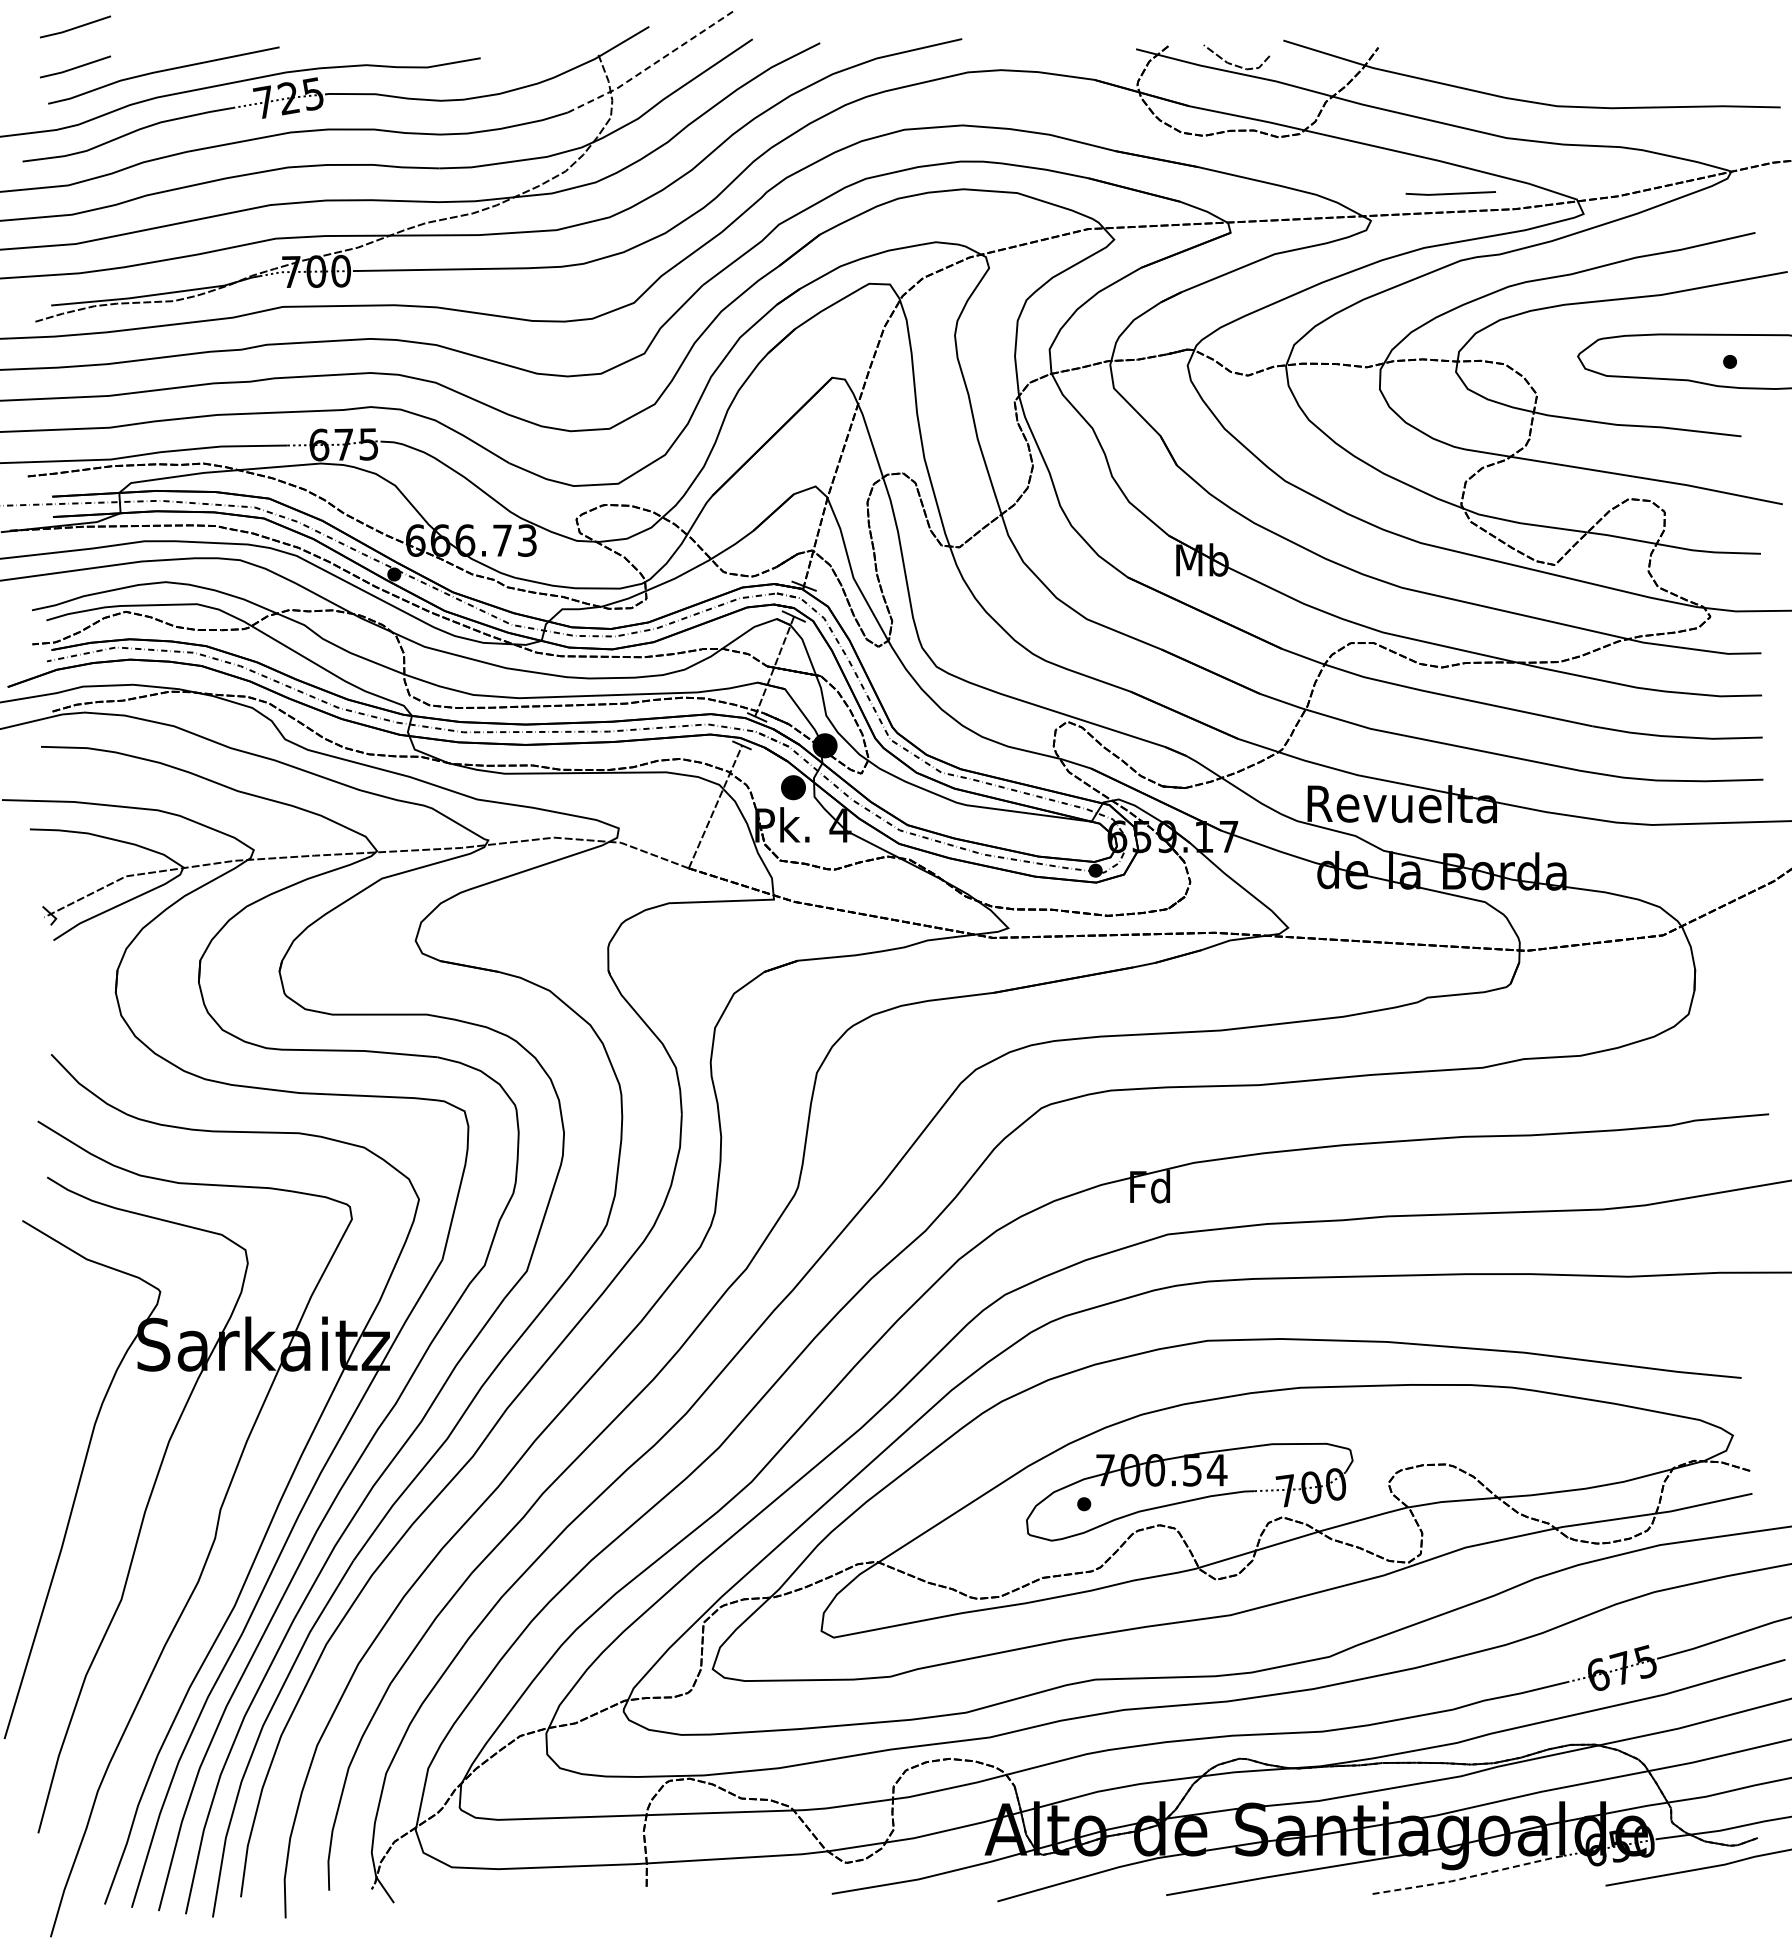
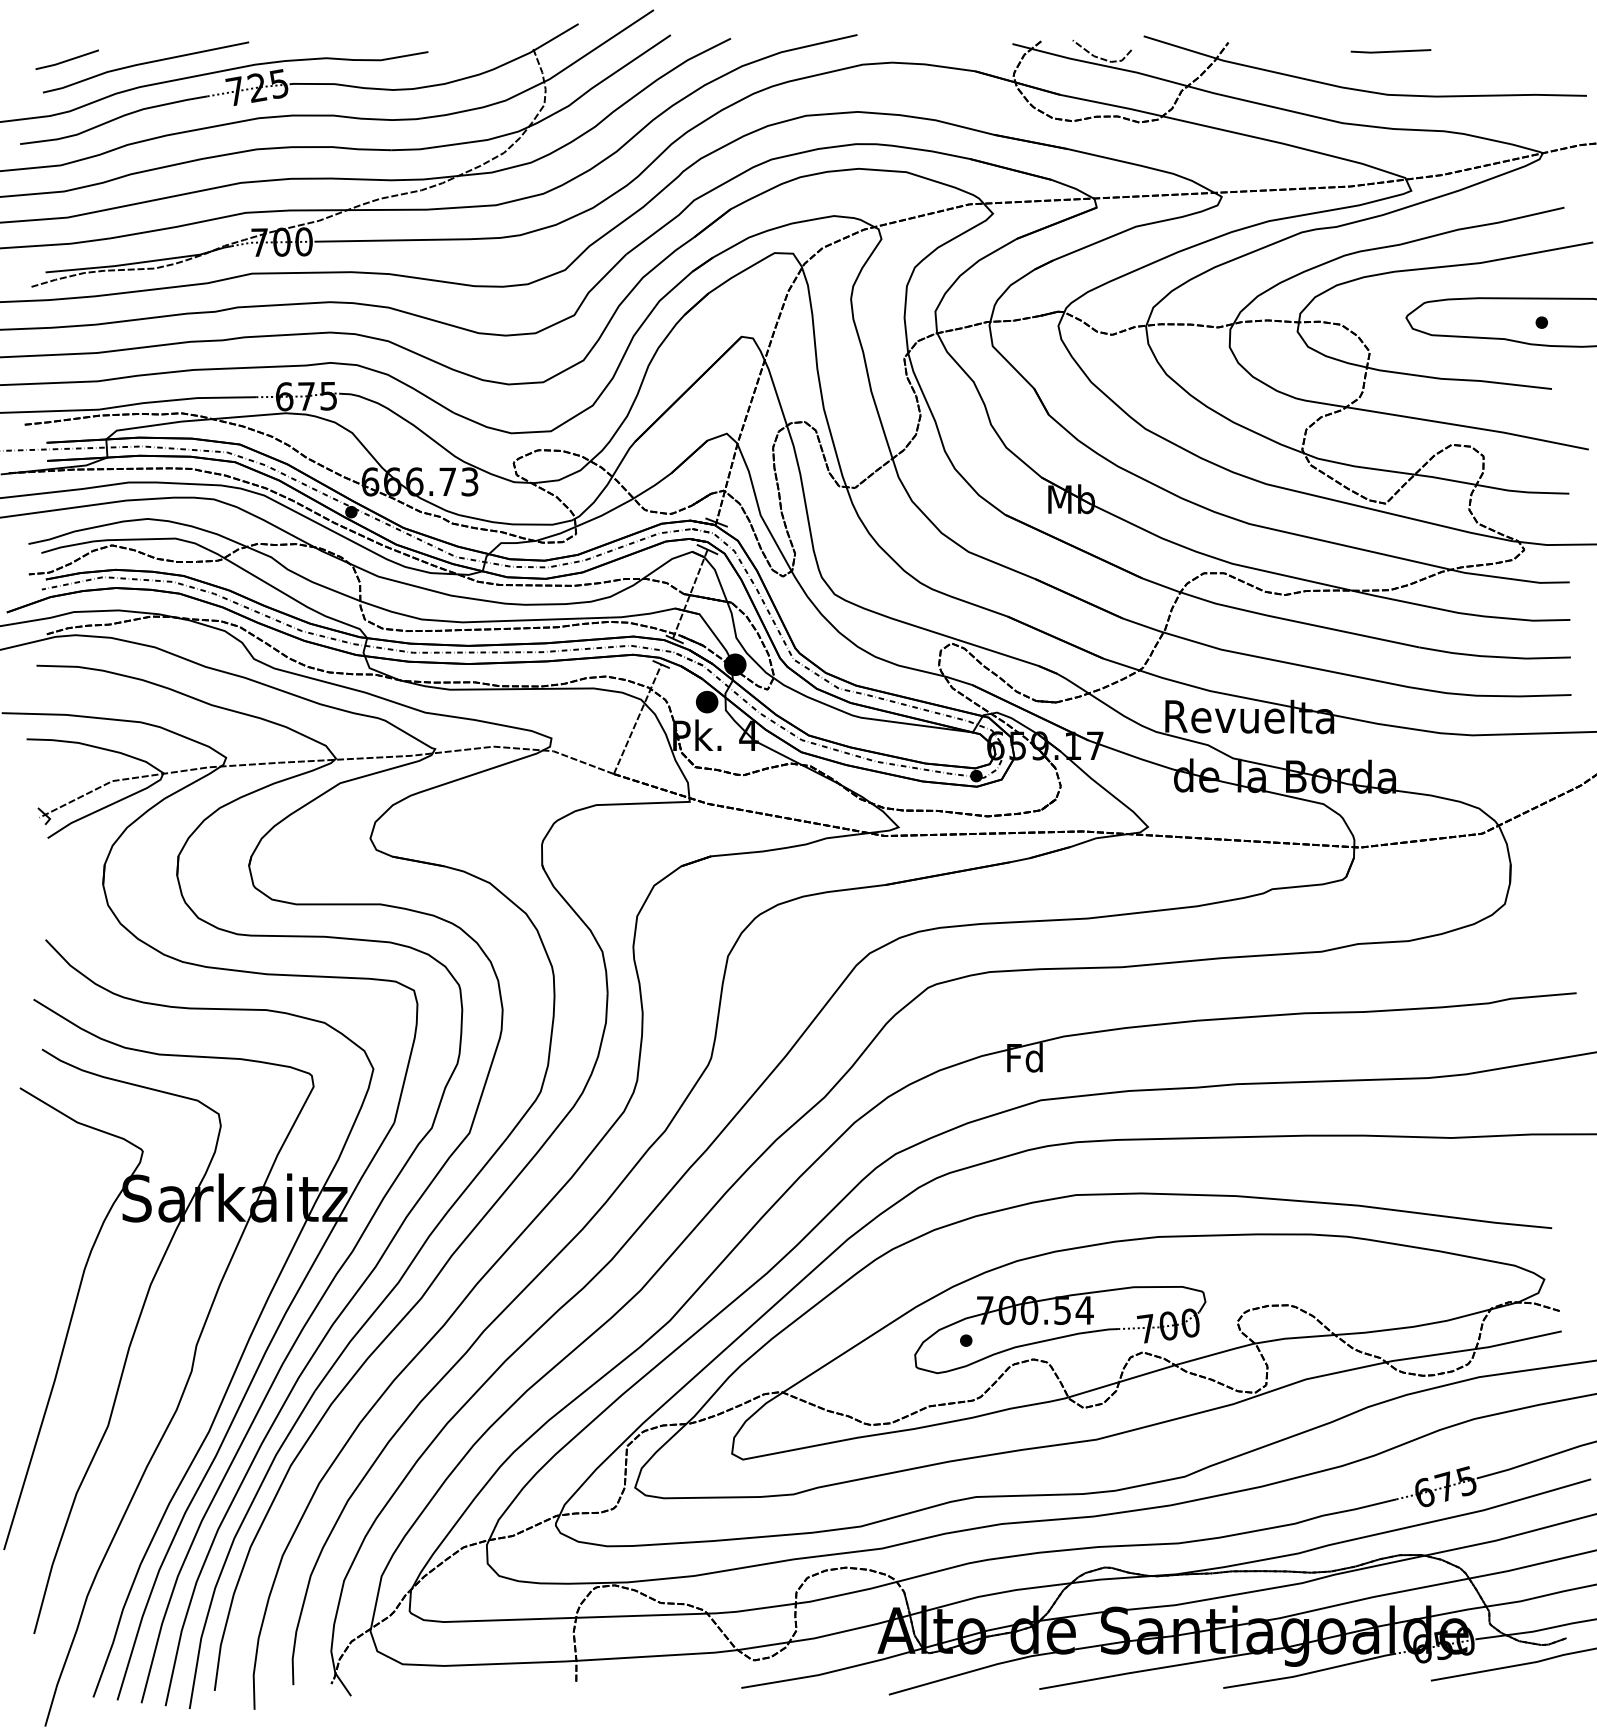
line: (76, 26) -> (68, 23), removed
line: (652, 65) -> (581, 58), dashed -> solid
line: (1450, 193) -> (1390, 51), moved
line: (1469, 1877) -> (1309, 1673), dashed -> solid

